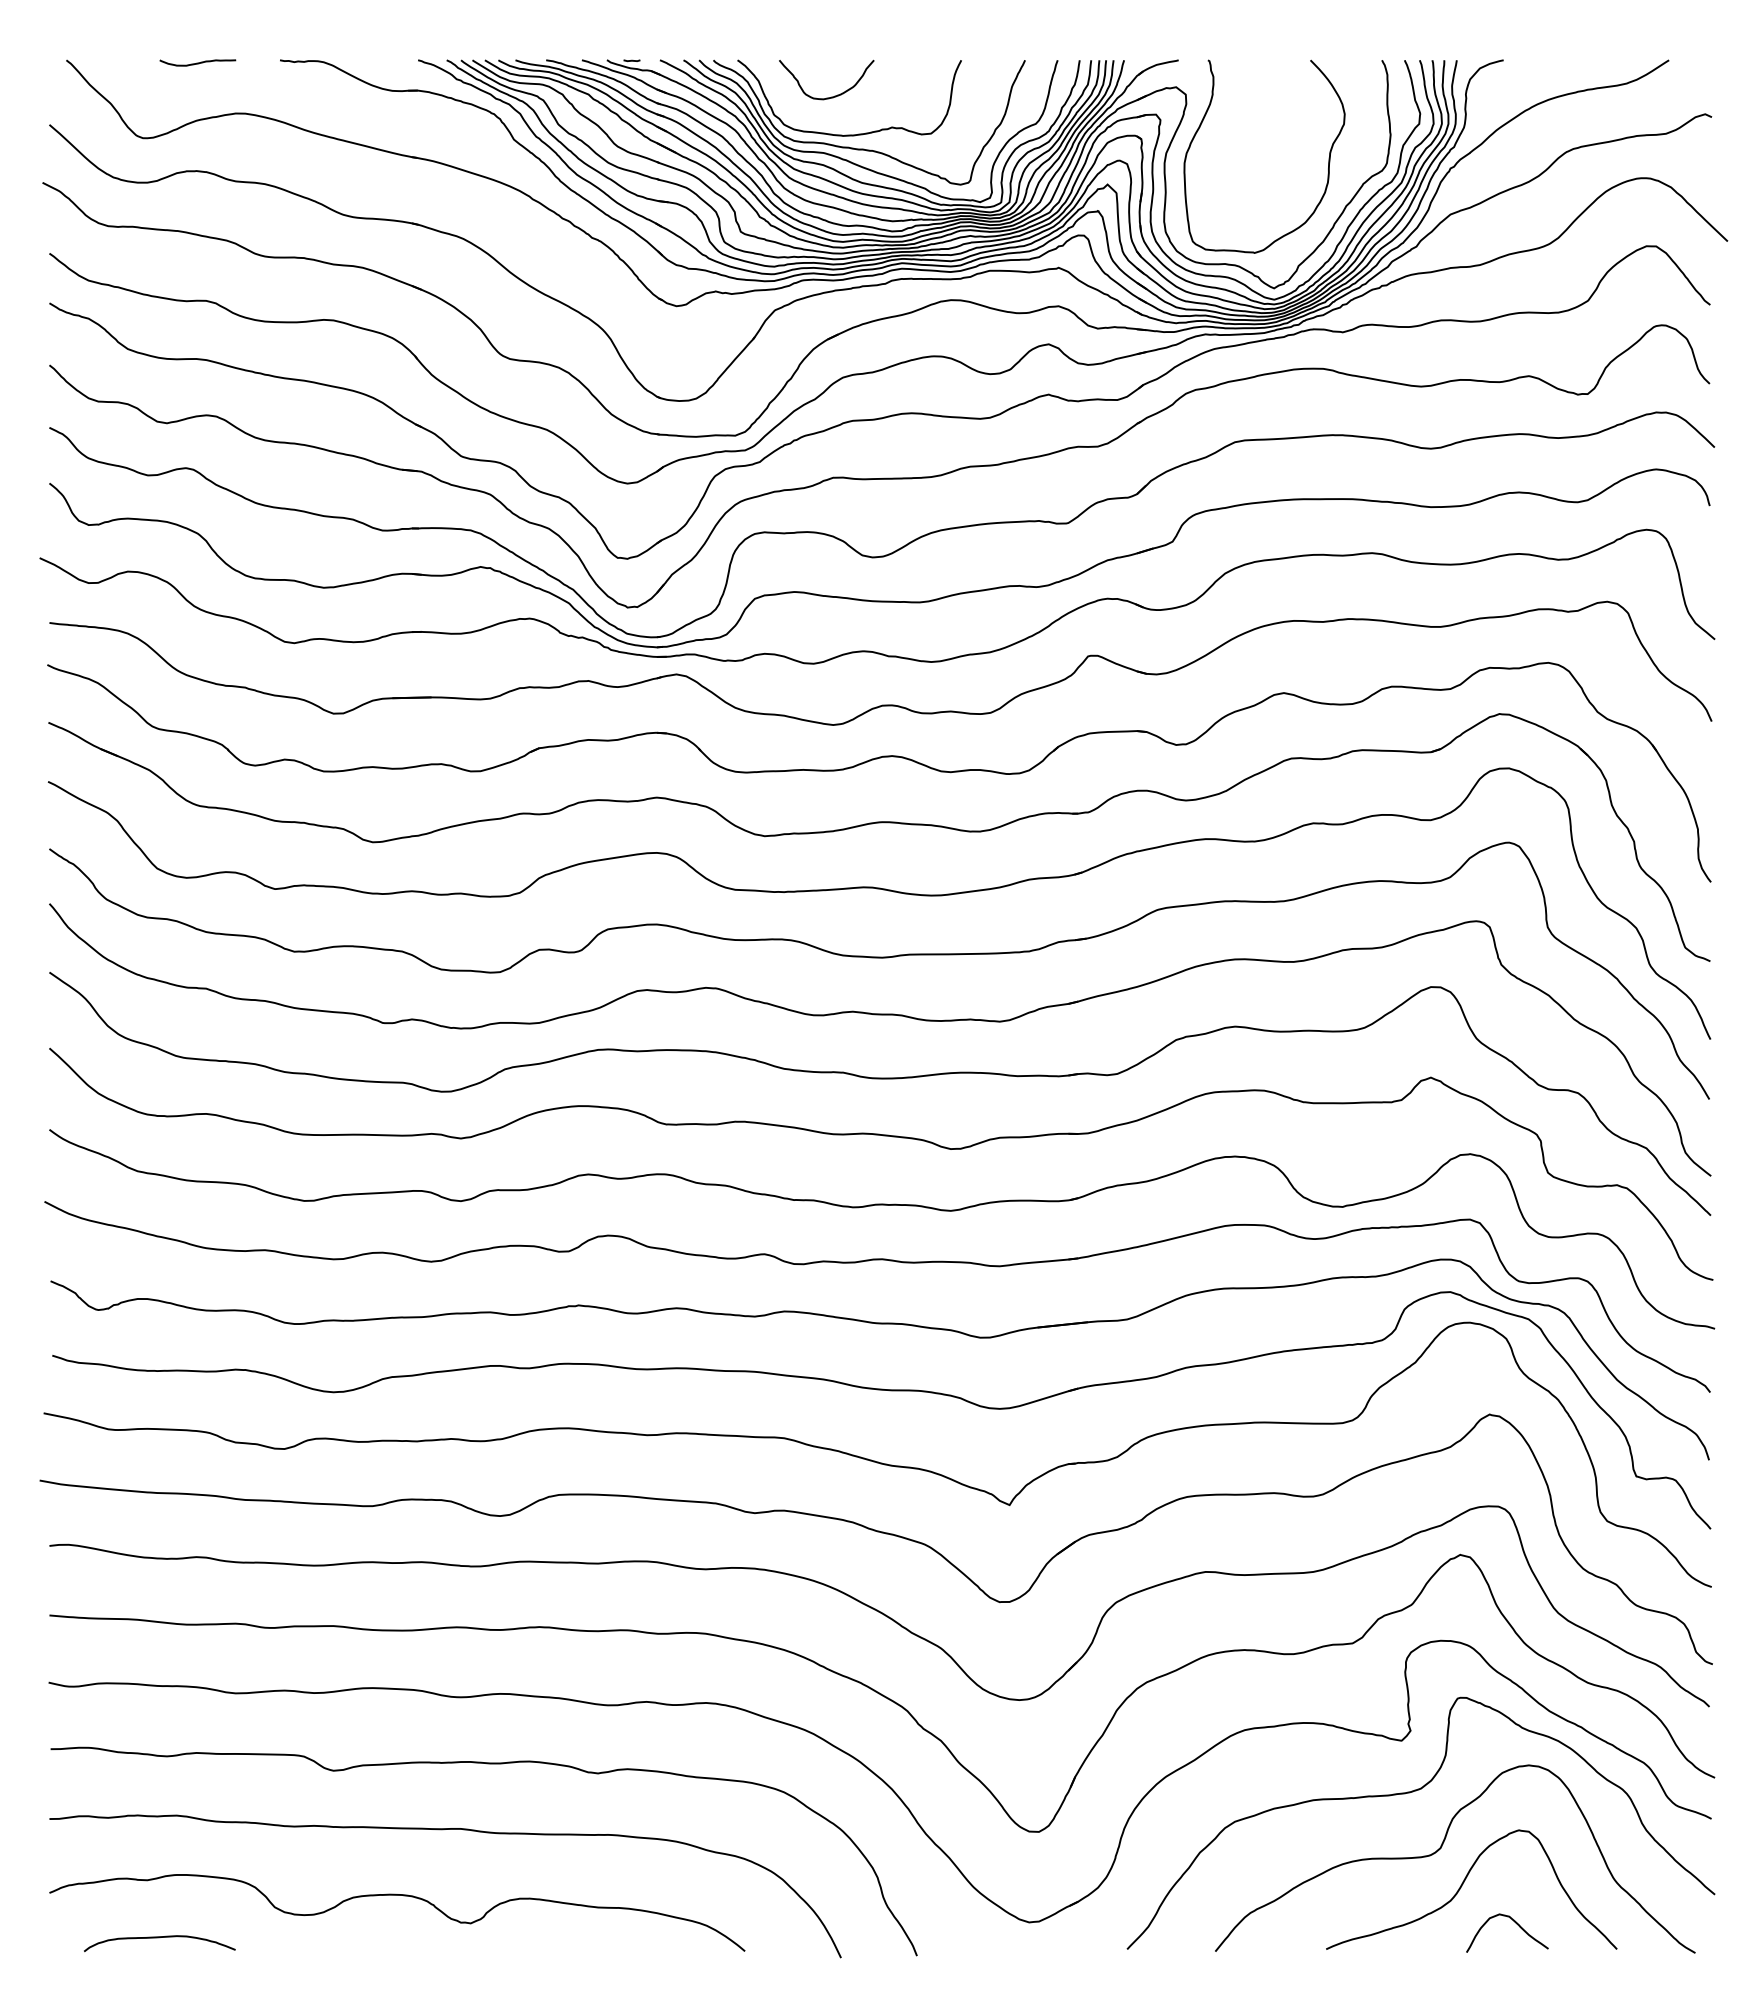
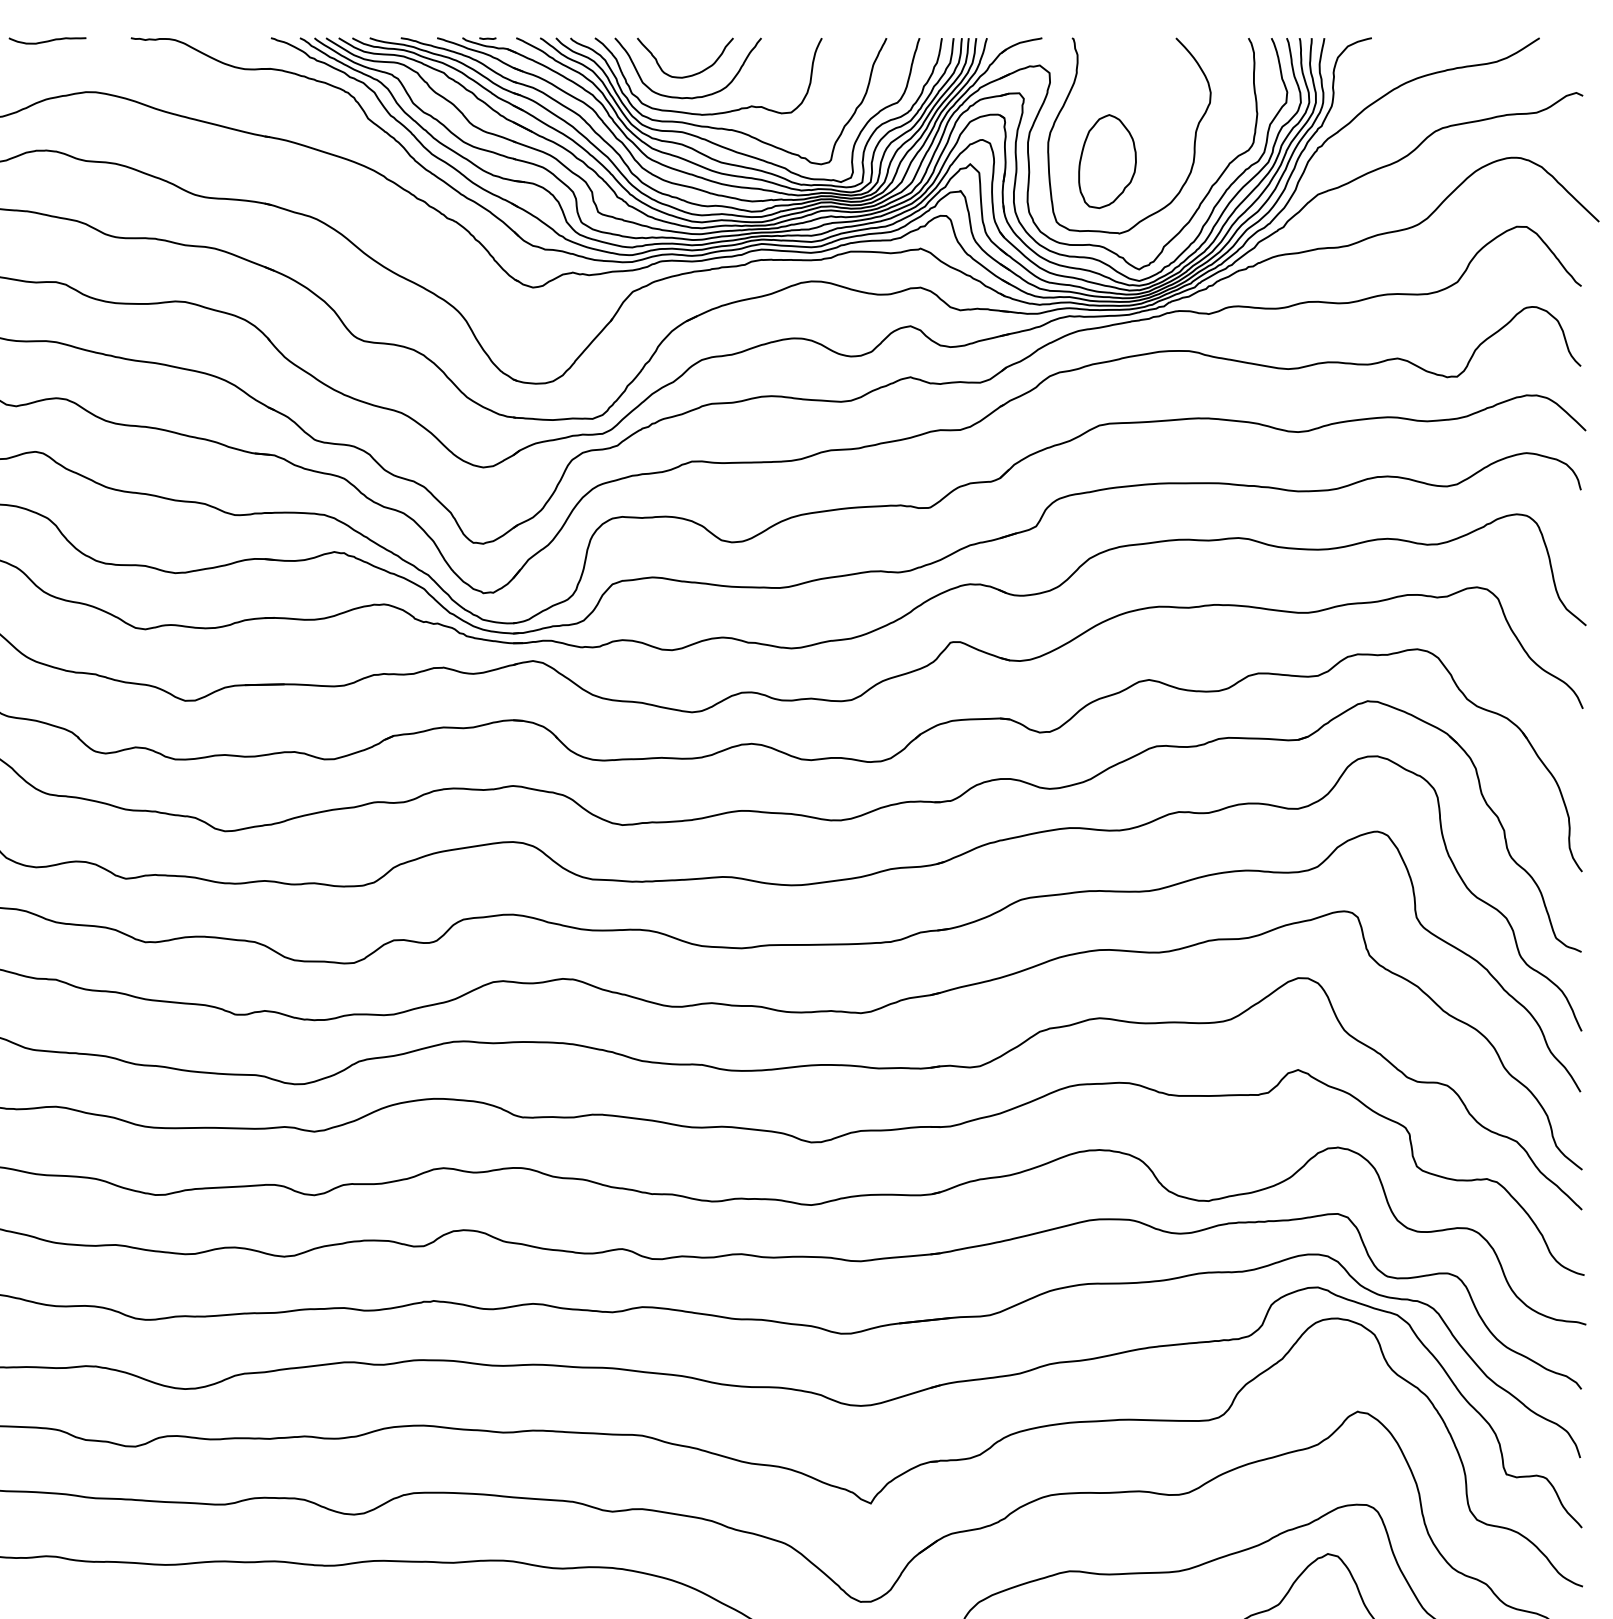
curve: (829, 118) -> (688, 97), added
part: (1242, 181) -> (1107, 161), added

